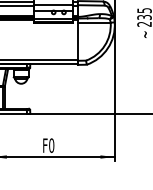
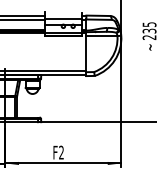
text: (51, 145) -> (61, 152), F0 -> F2

